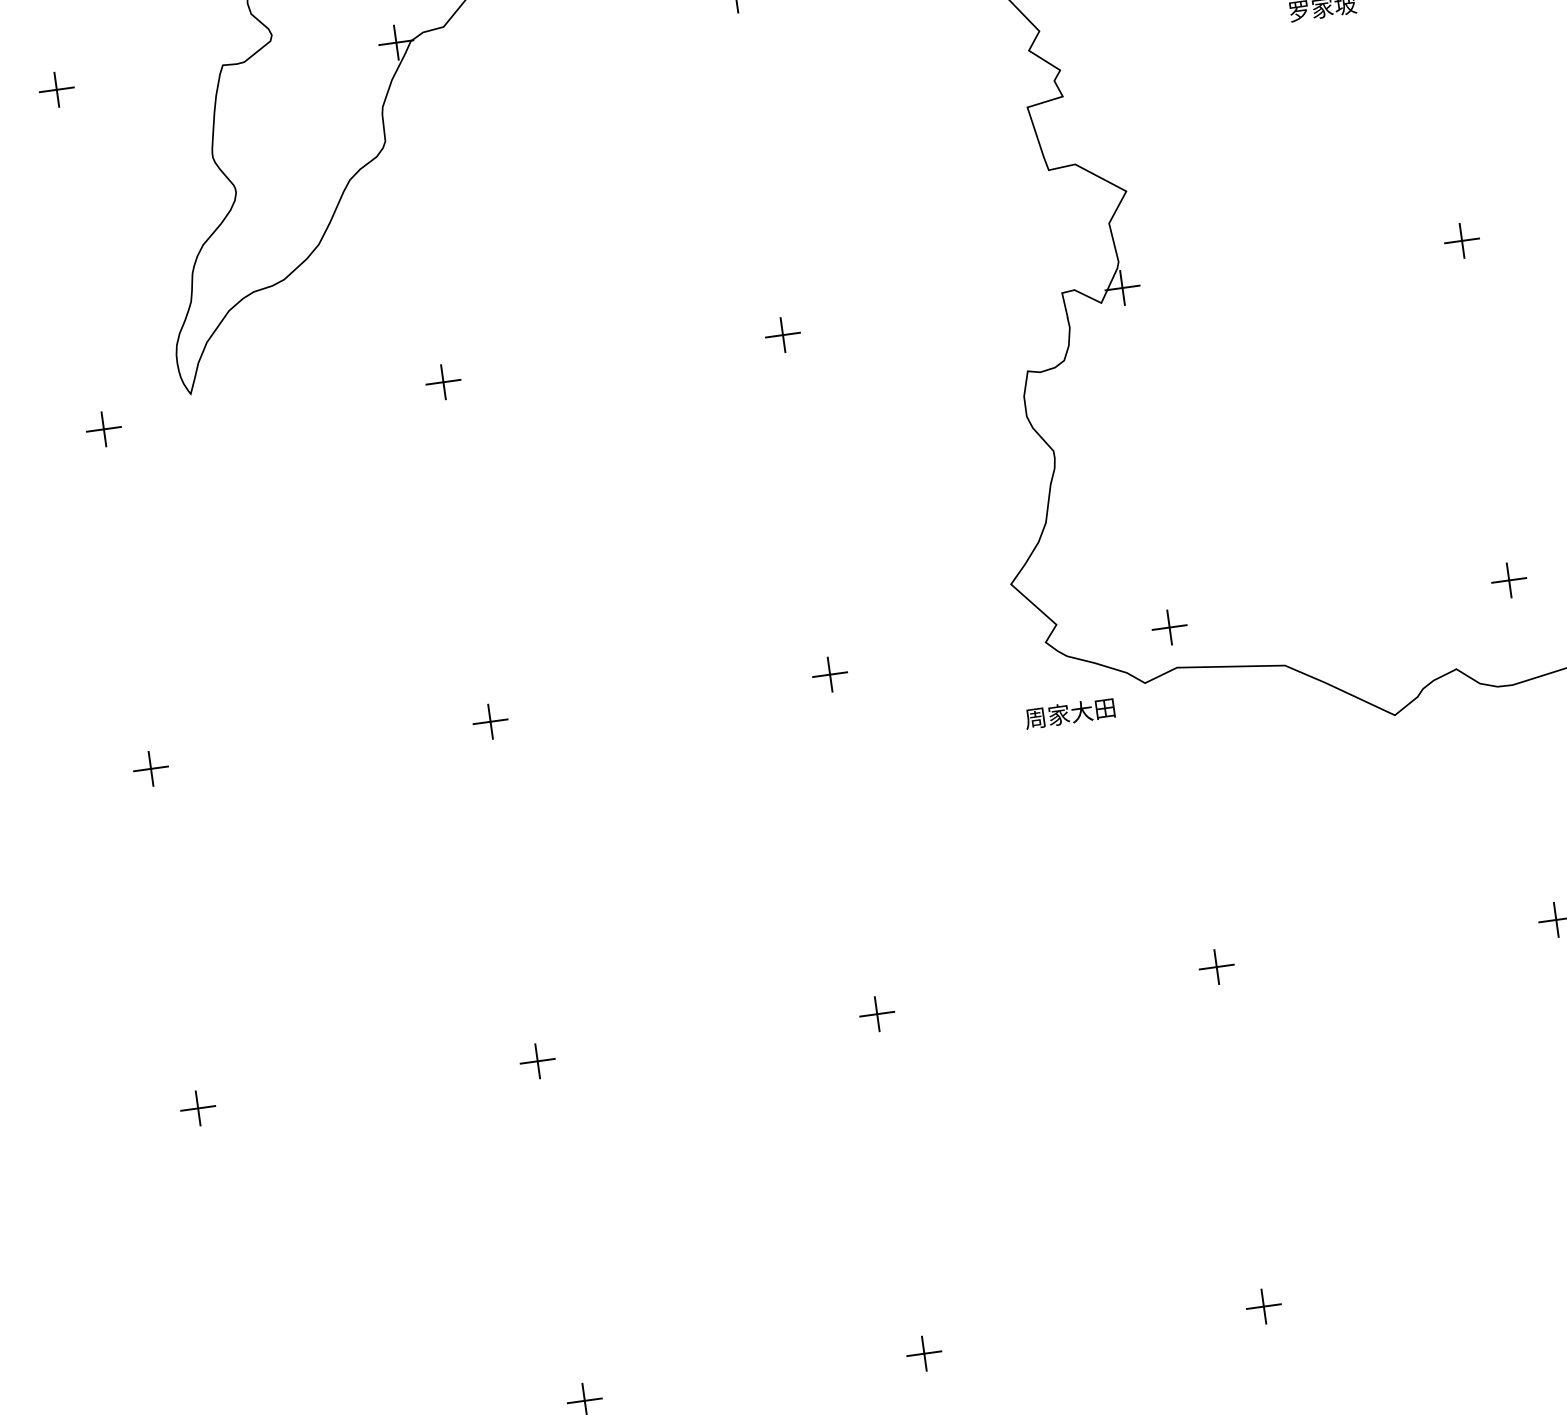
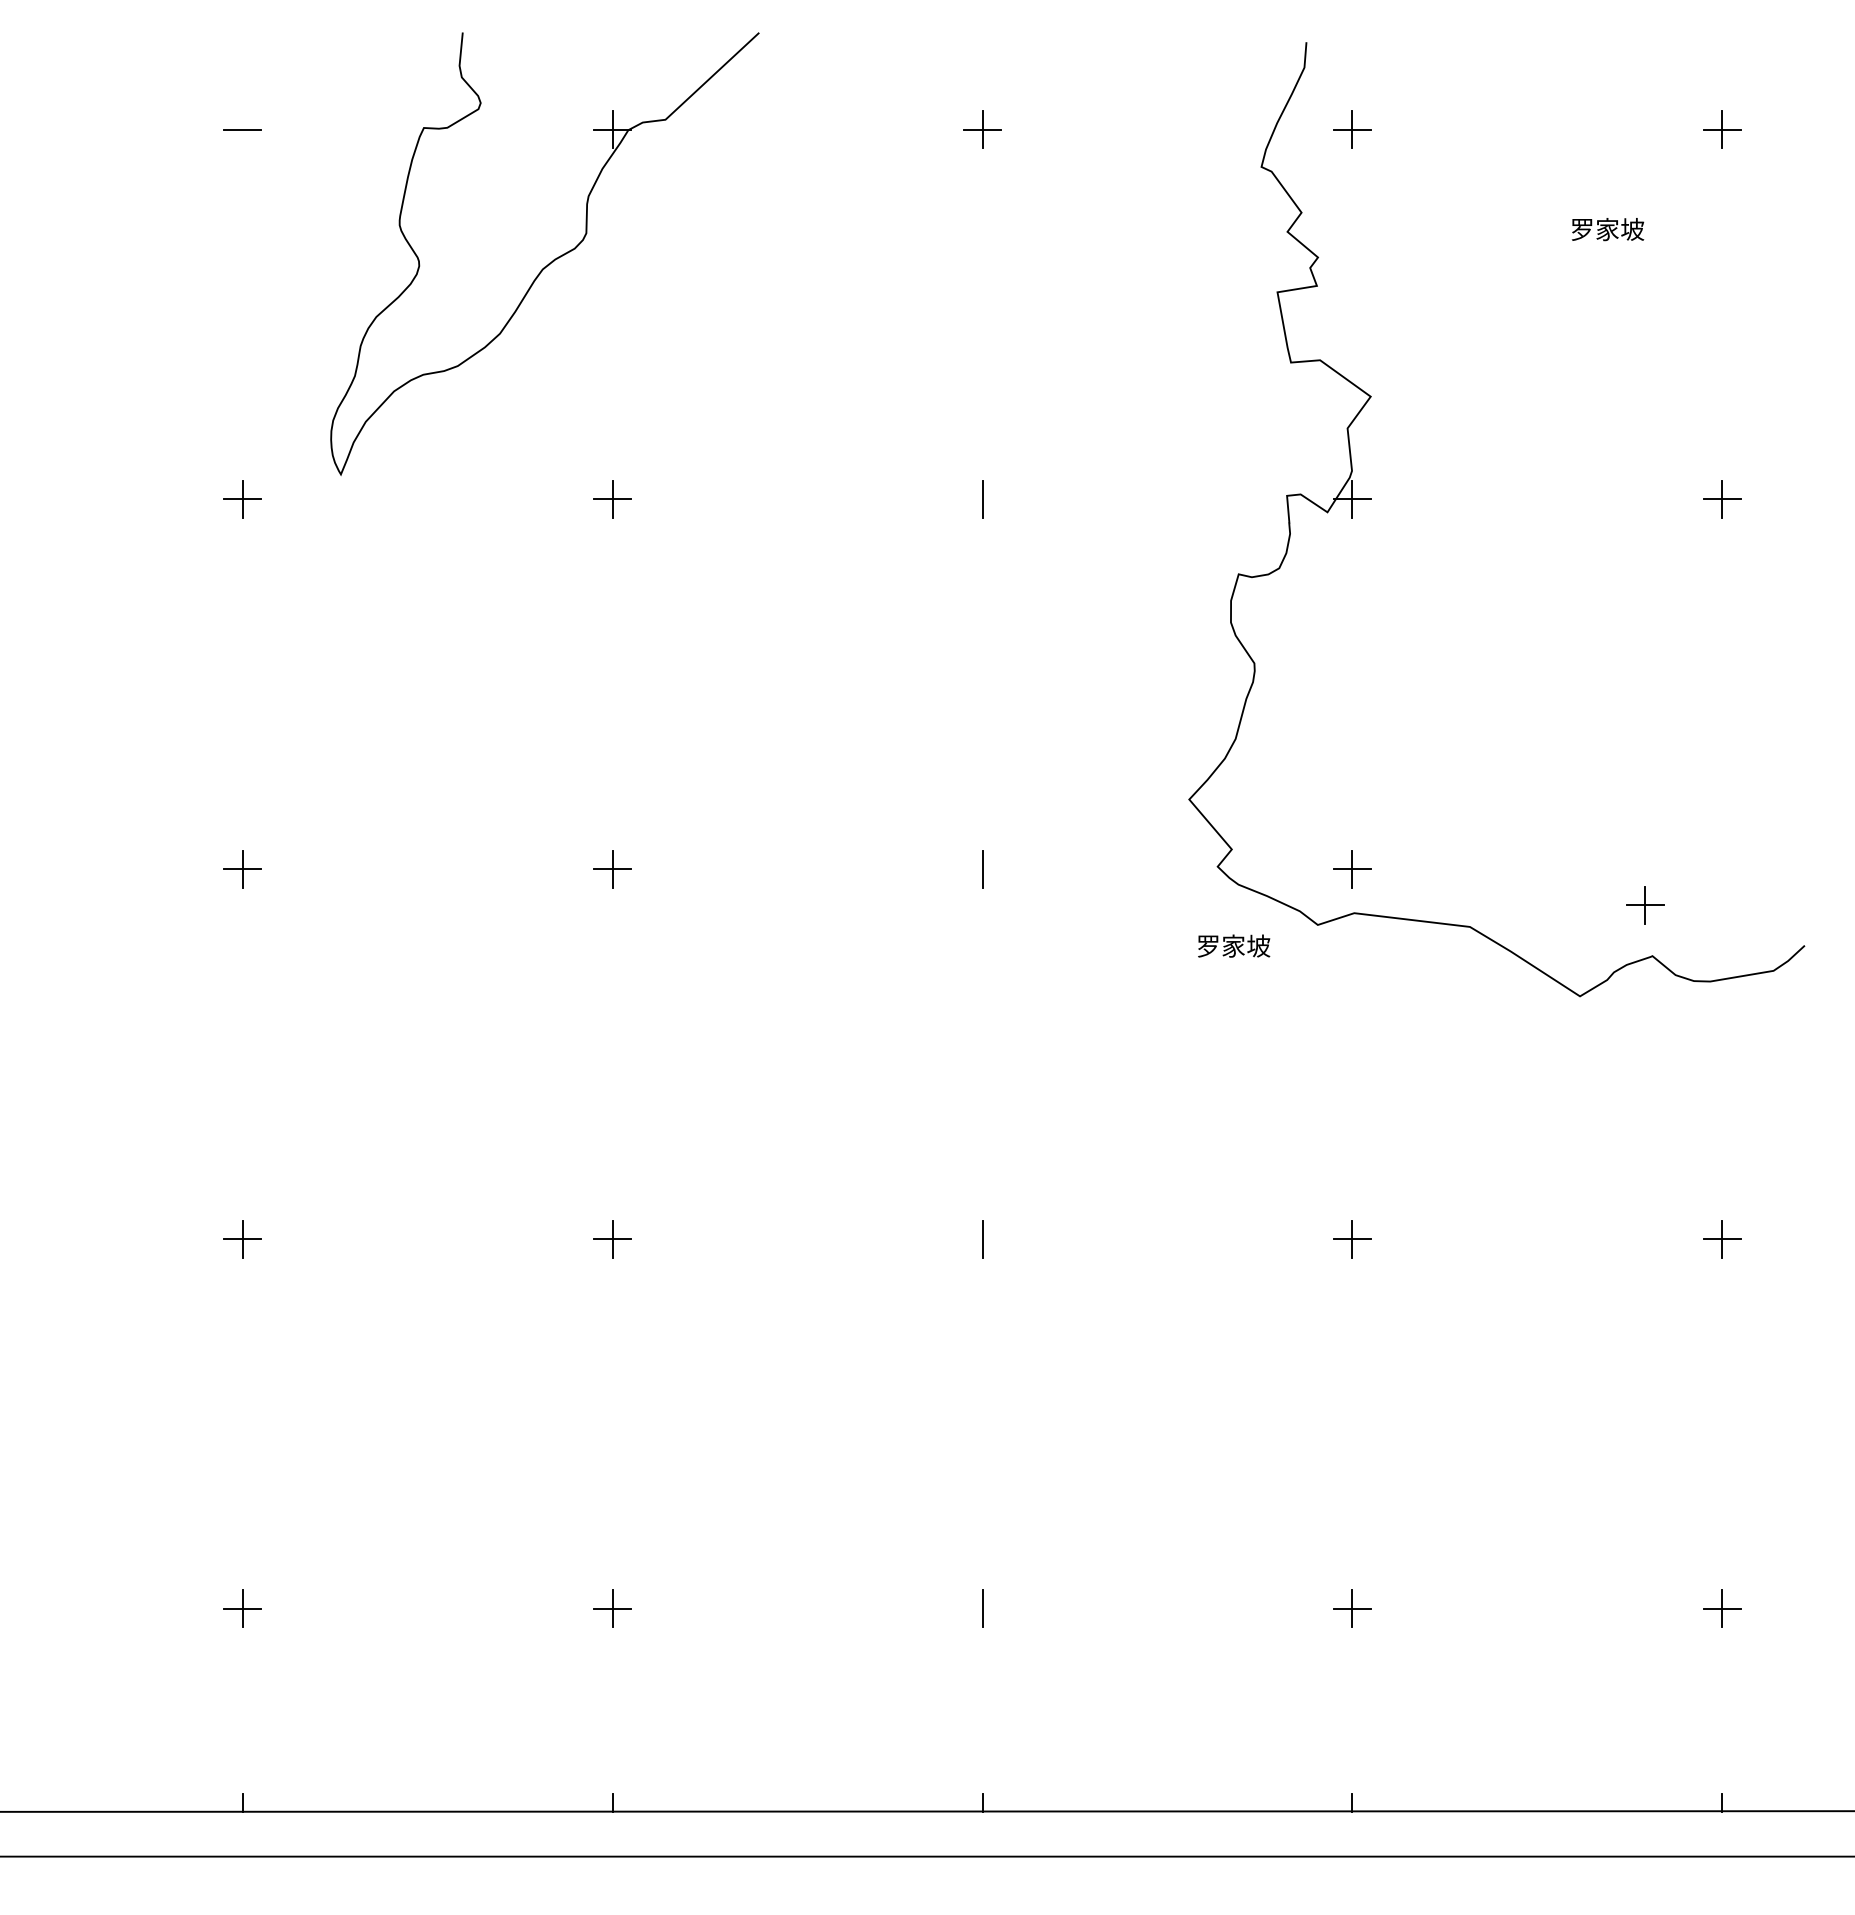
line: (56, 89) -> (242, 129), removed
line: (783, 335) -> (982, 499), removed
part: (1509, 580) -> (1645, 905), moved
line: (830, 674) -> (982, 869), removed
text: (1069, 712) -> (1232, 945), 周家大田 -> 罗家坡
line: (877, 1014) -> (982, 1239), removed
line: (924, 1353) -> (982, 1608), removed

